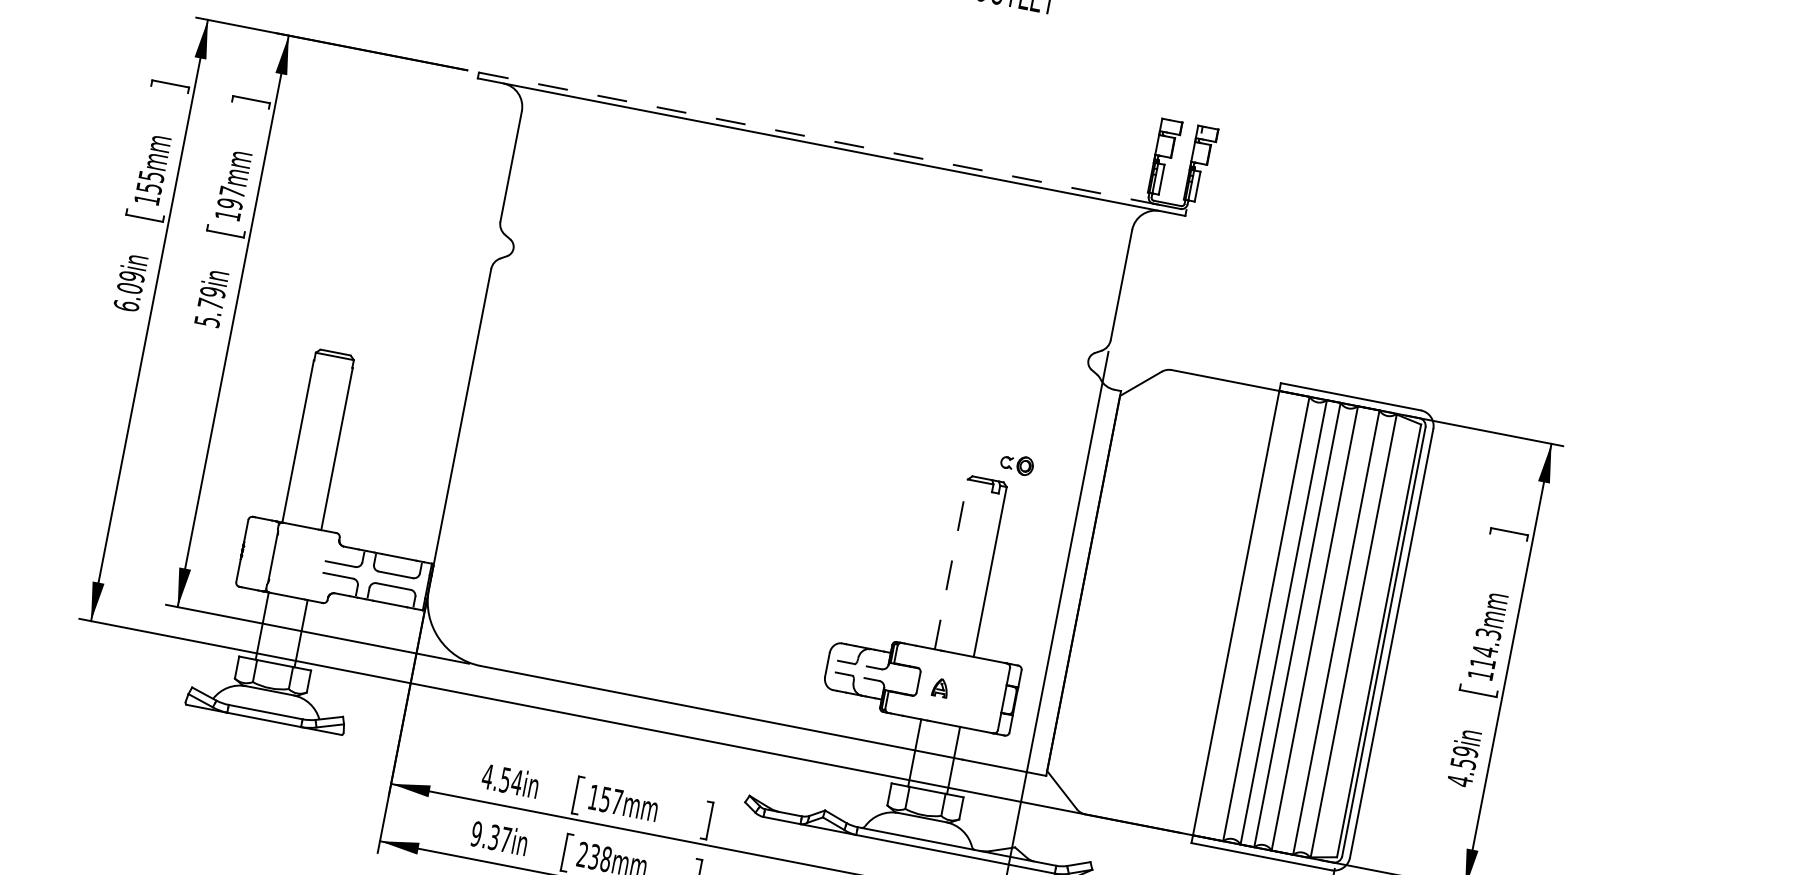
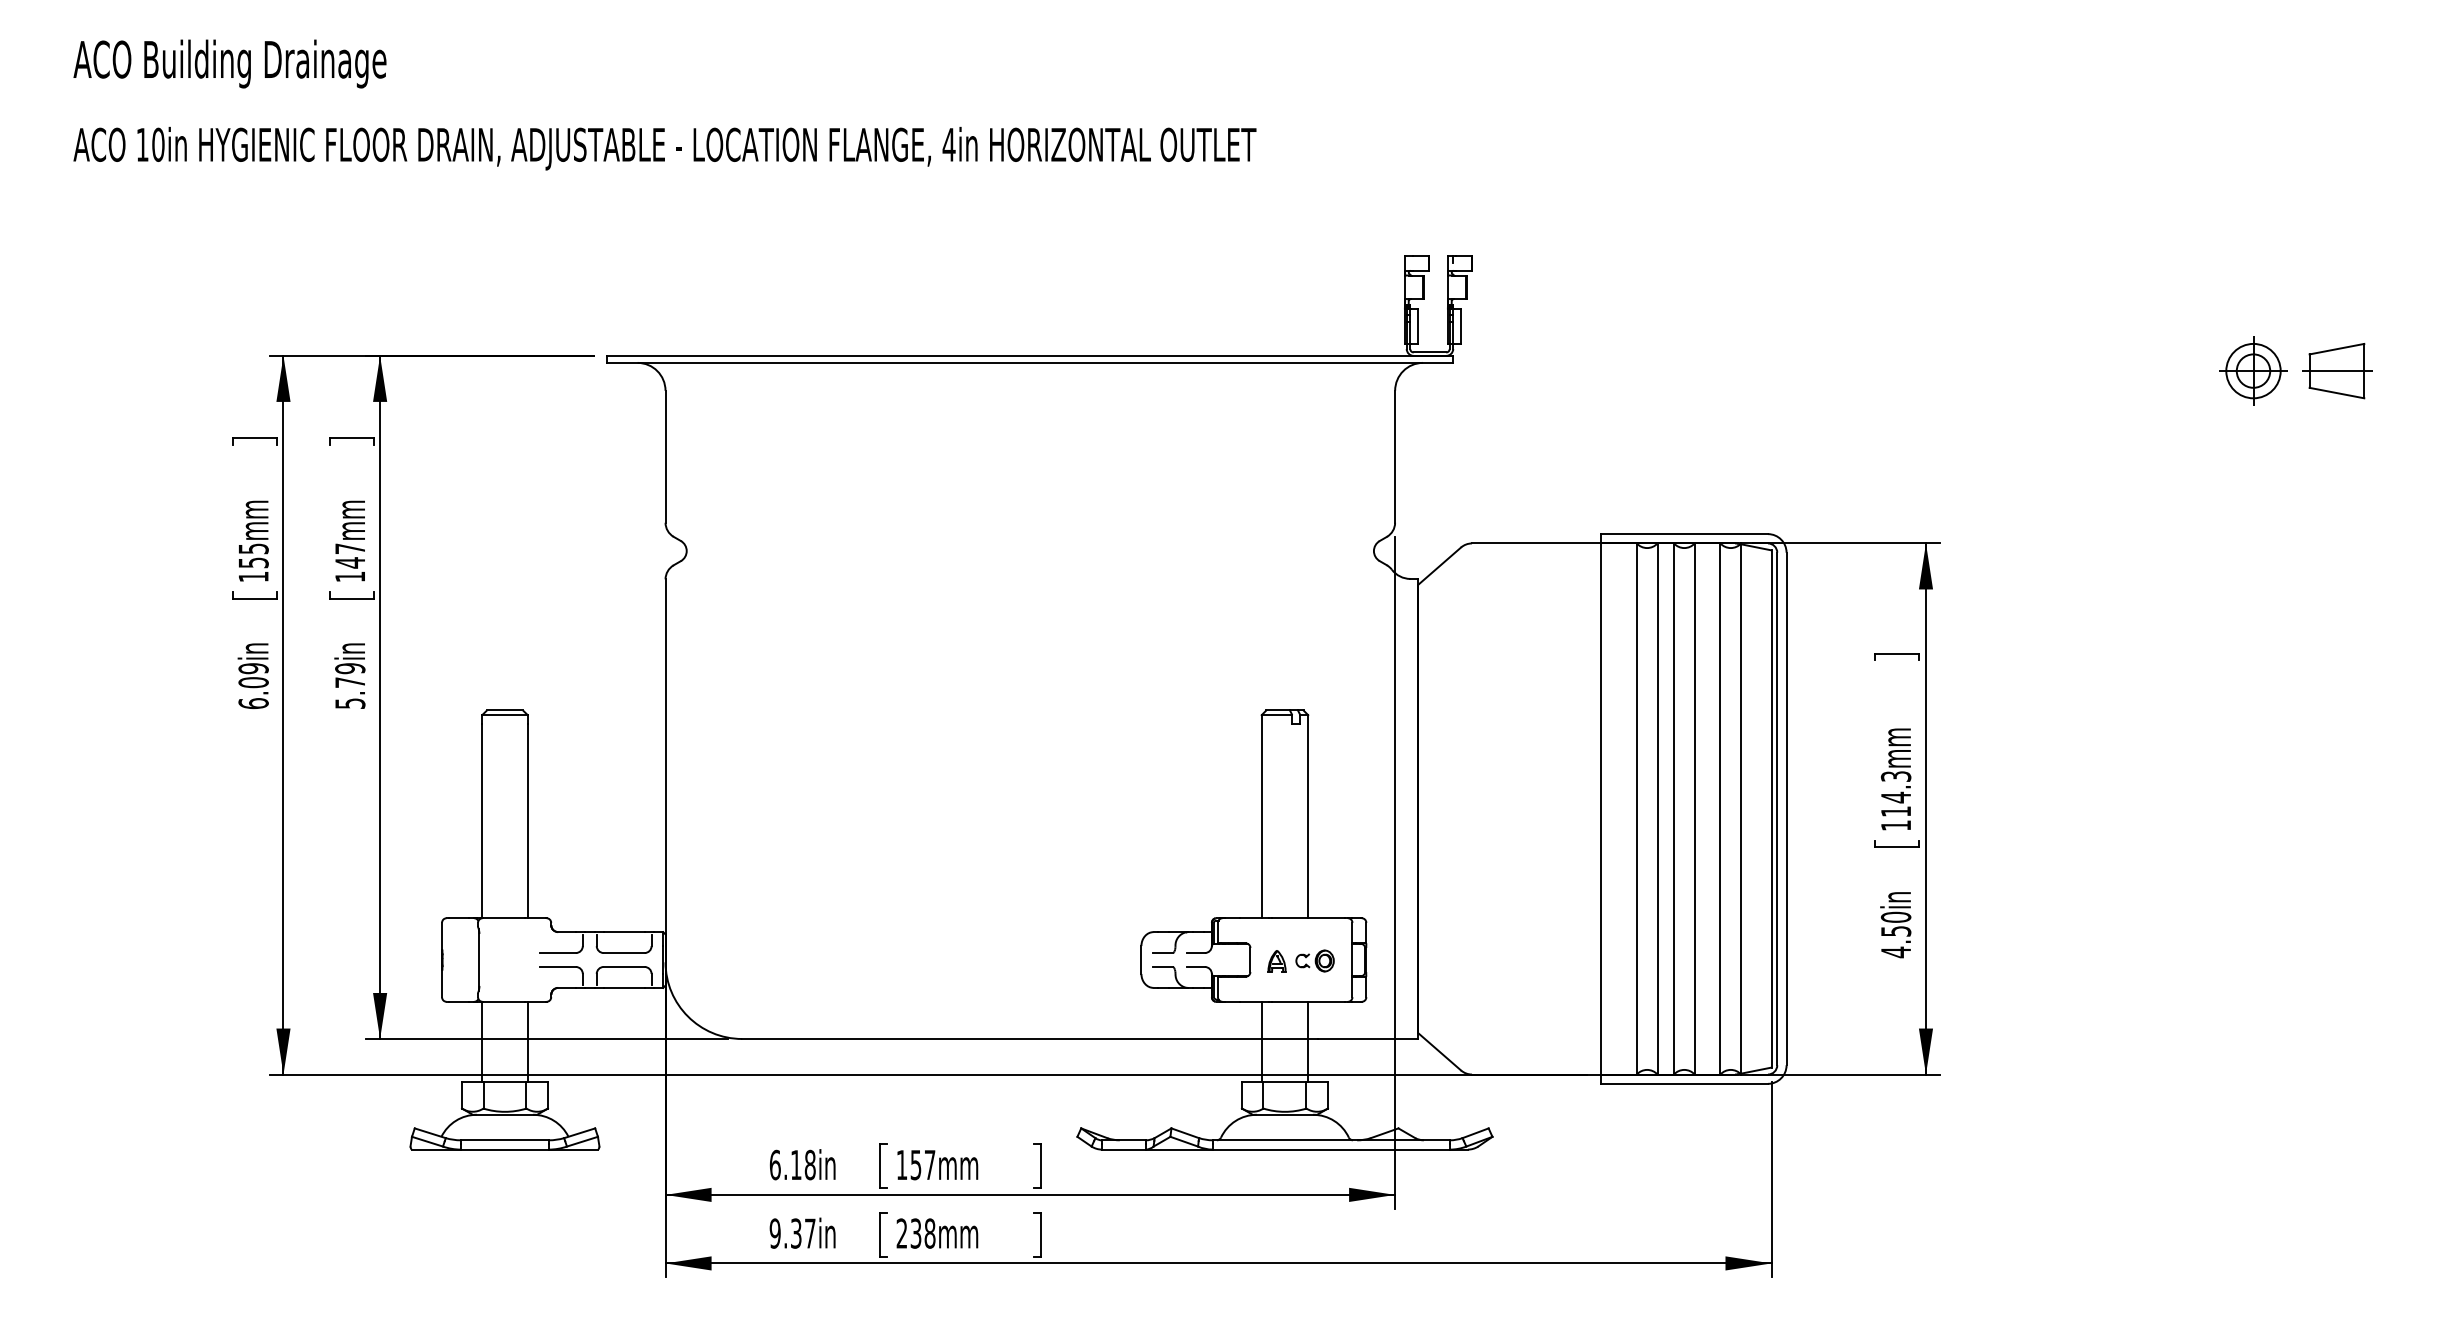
line: (832, 141) -> (1030, 355), dashed -> solid
text: (230, 203) -> (350, 562), 197mm -> 147mm
part: (1016, 464) -> (1314, 960), moved
line: (951, 564) -> (1261, 816), dashed -> solid
text: (1466, 751) -> (1896, 916), 4.59in -> 4.50in
text: (502, 779) -> (792, 1164), 4.54in -> 6.18in

